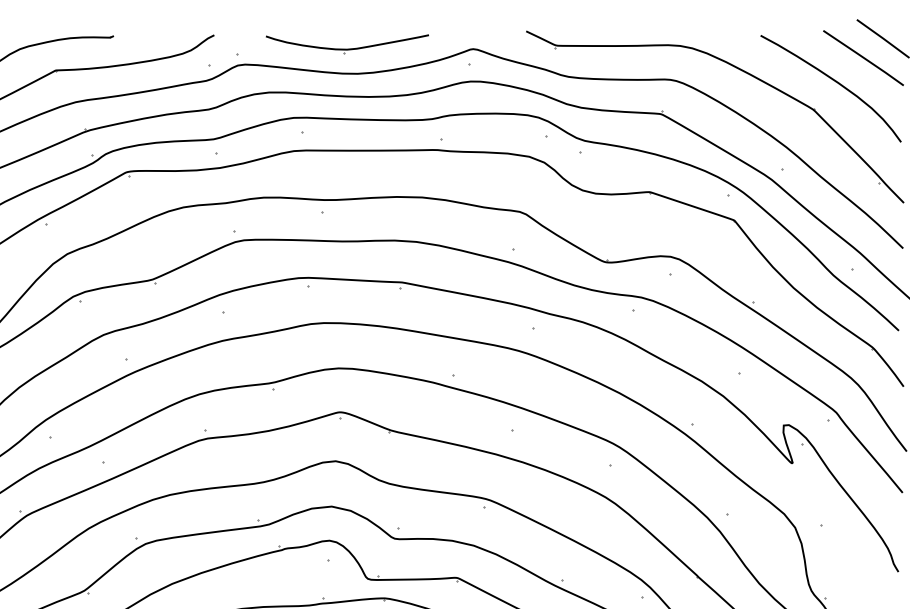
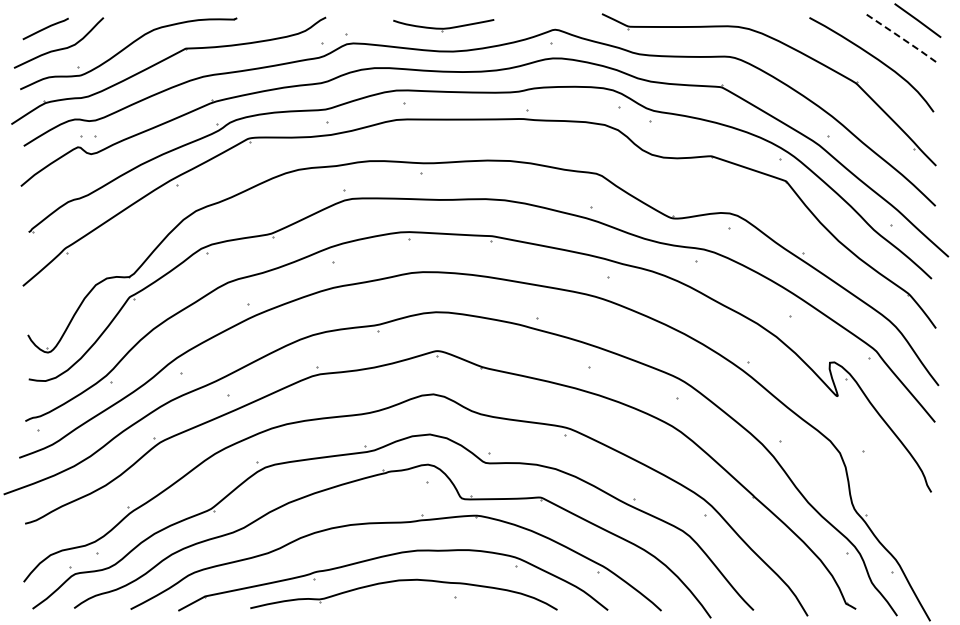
part: (347, 44) -> (443, 25), size x0.7
line: (863, 57) -> (900, 37), solid -> dashed

